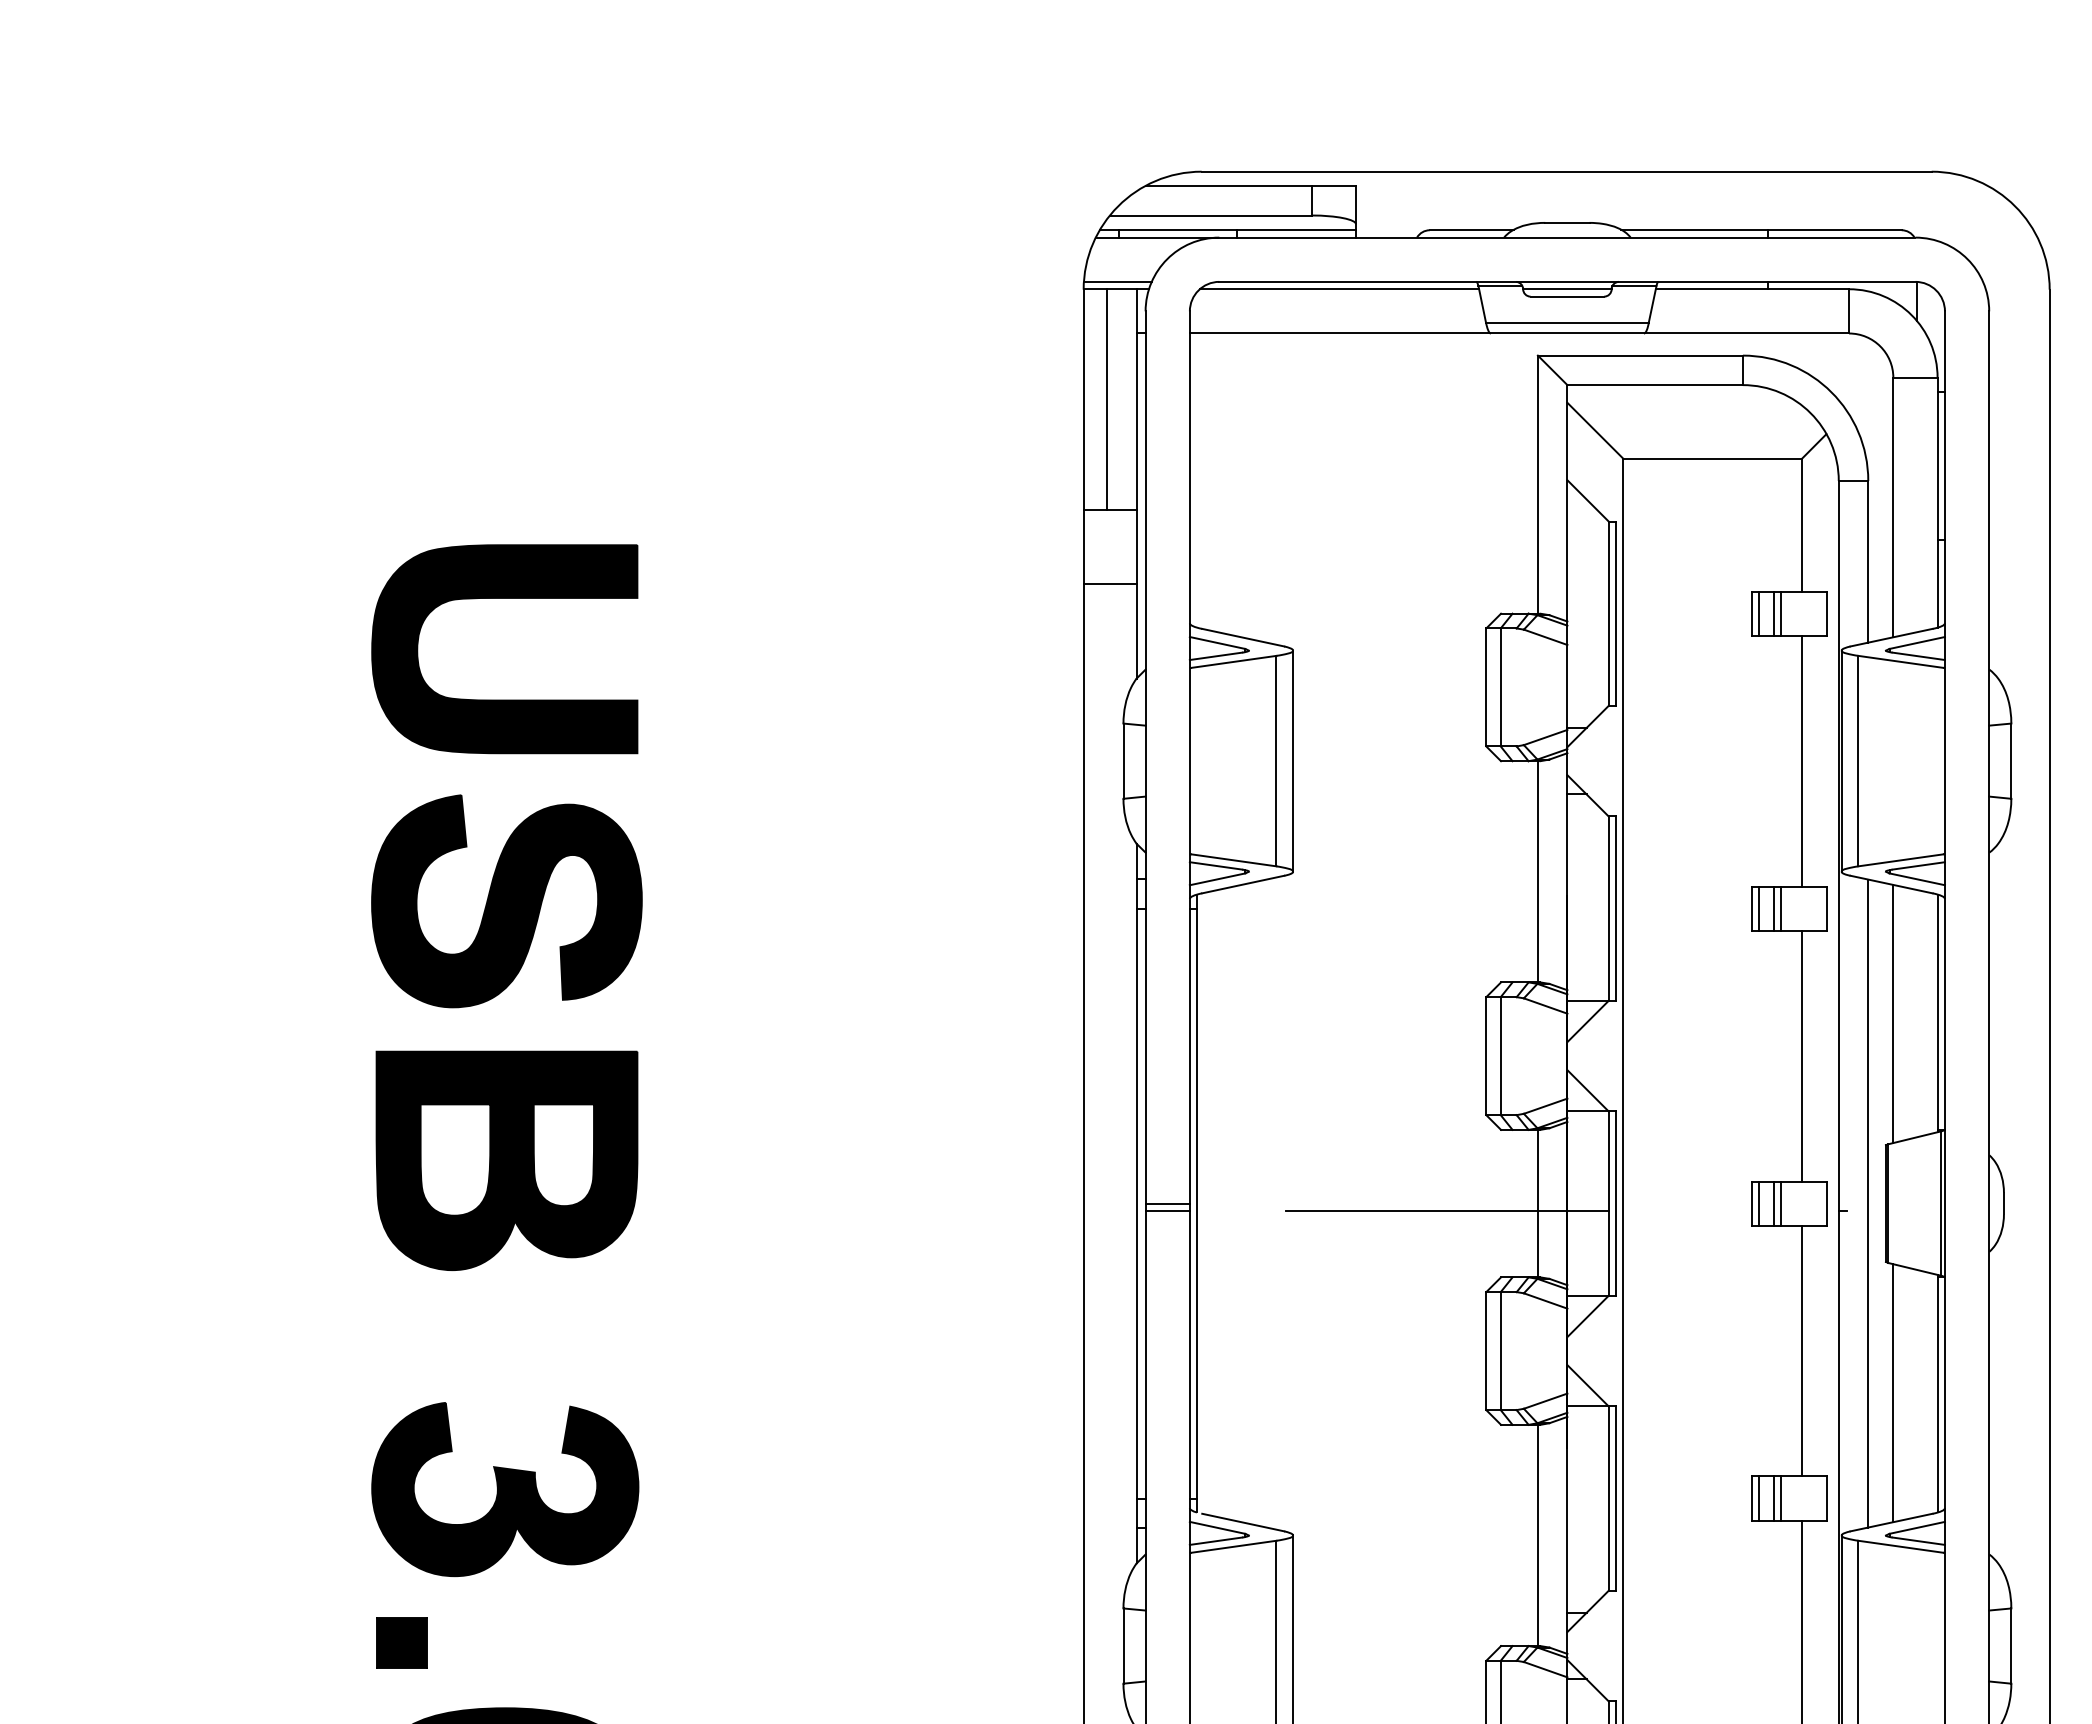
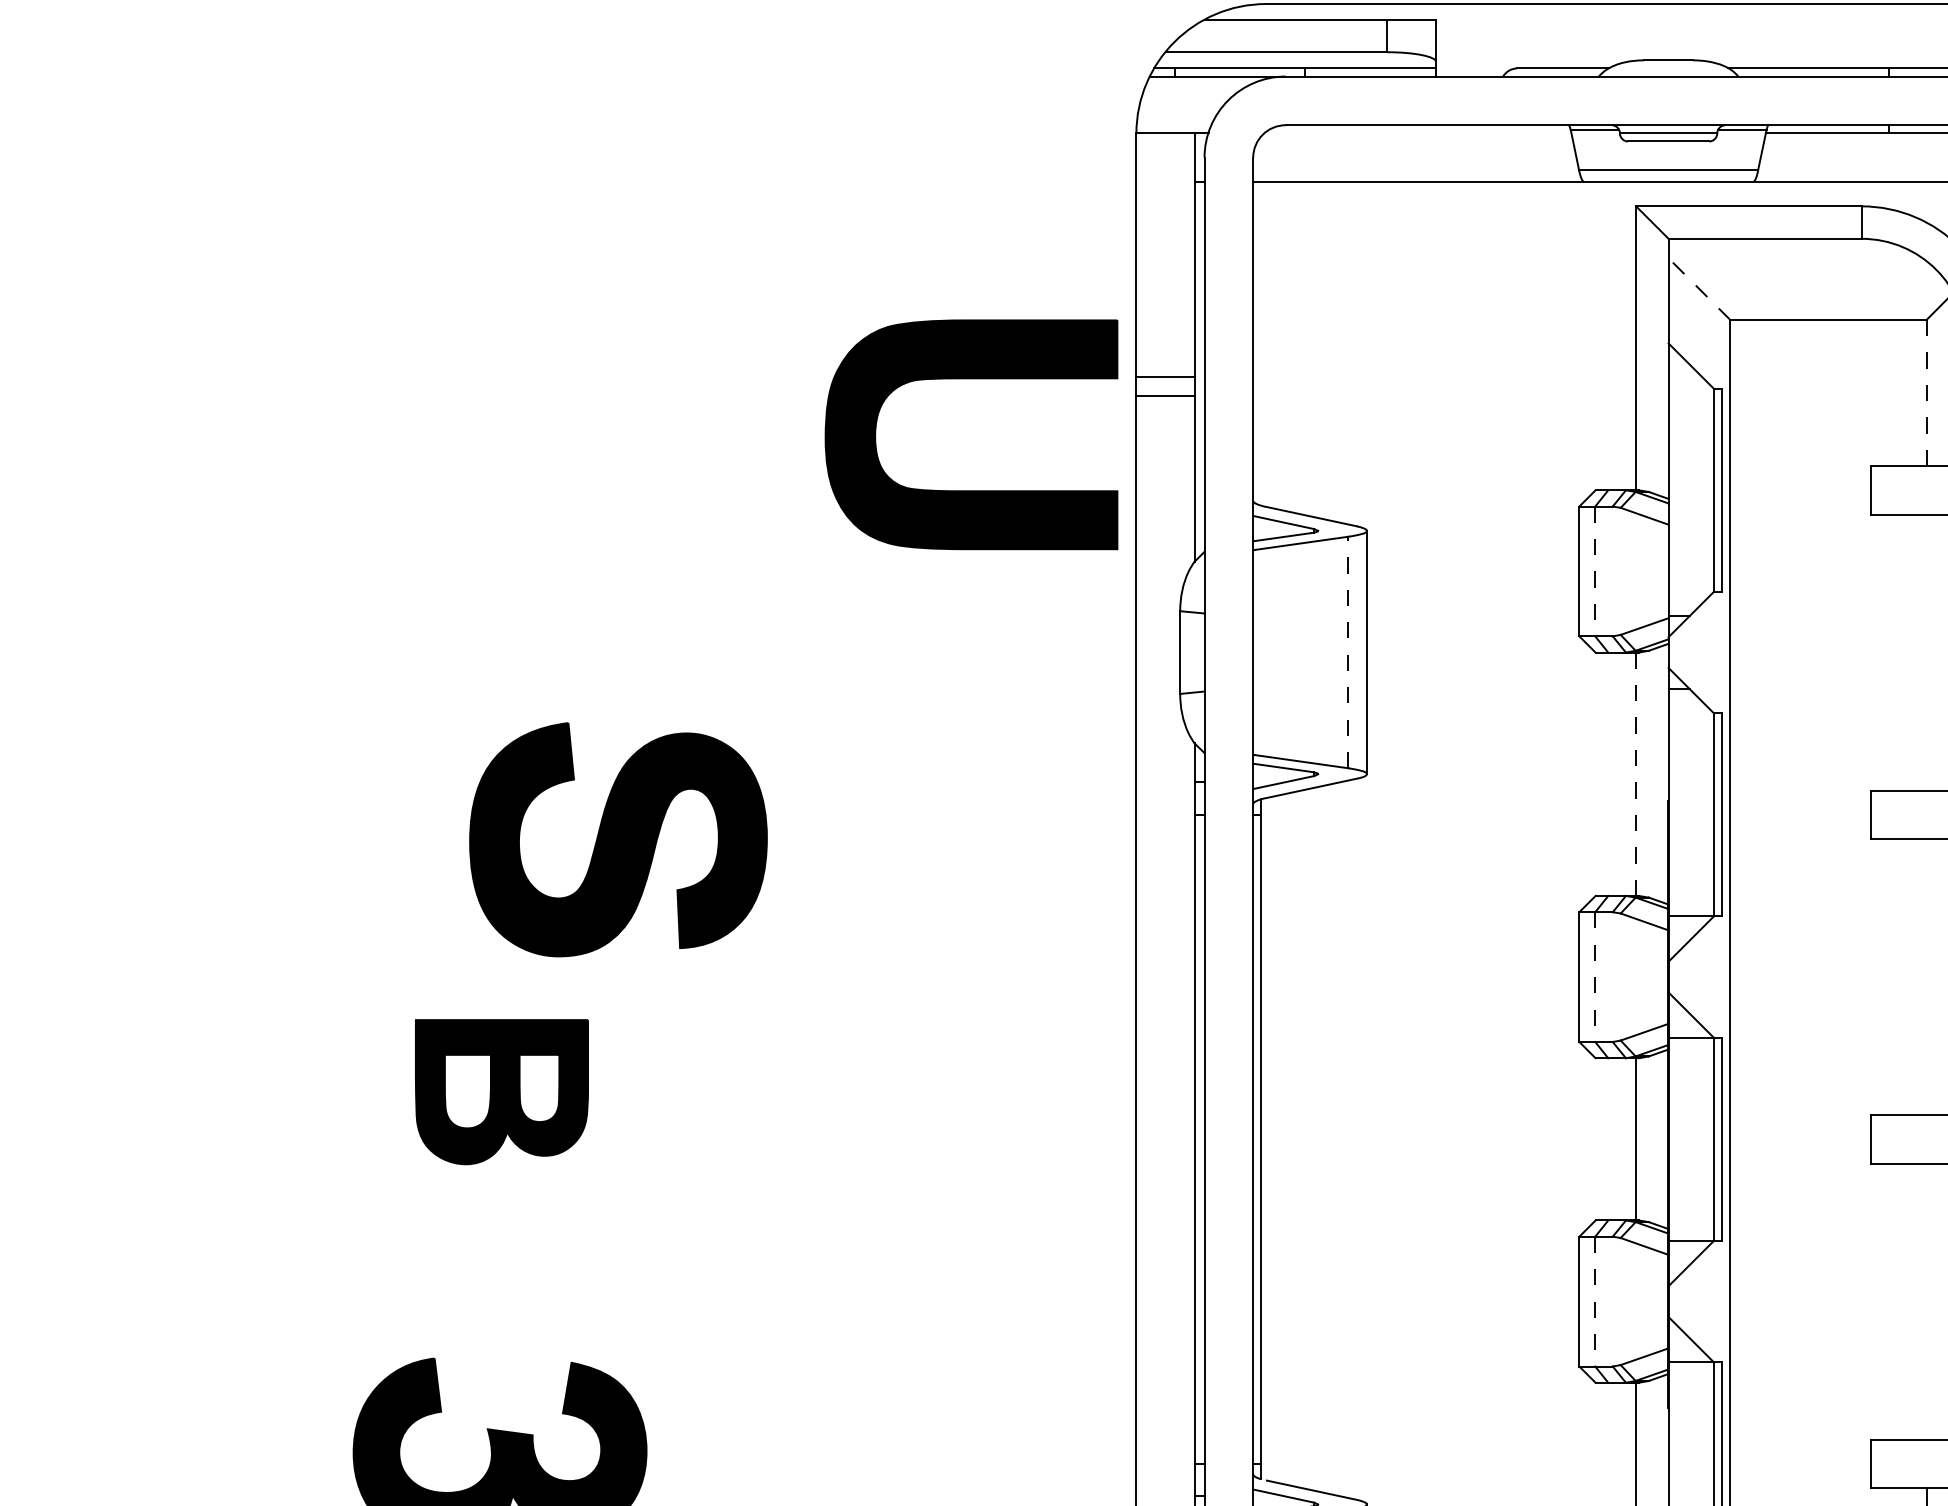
line: (1118, 281) -> (1174, 124), removed
line: (1339, 289) -> (1417, 133), removed
line: (1107, 399) -> (1162, 254), removed
line: (1595, 430) -> (1699, 288), solid -> dashed
line: (1801, 525) -> (1926, 393), solid -> dashed
line: (1109, 584) -> (1164, 396), moved
line: (1759, 613) -> (1879, 490), removed
line: (1773, 613) -> (1895, 490), removed
line: (1781, 613) -> (1904, 490), removed
line: (1500, 687) -> (1594, 571), solid -> dashed
part: (504, 699) -> (971, 490), moved
line: (1276, 760) -> (1348, 651), solid -> dashed
line: (1801, 760) -> (1926, 651), removed
line: (1537, 871) -> (1635, 773), solid -> dashed
part: (506, 901) -> (618, 839), moved
line: (1759, 908) -> (1879, 814), removed
line: (1773, 908) -> (1895, 814), removed
line: (1781, 908) -> (1904, 814), removed
line: (1801, 1055) -> (1926, 976), removed
line: (1500, 1056) -> (1594, 977), solid -> dashed
part: (506, 1160) -> (501, 1091), size x0.6
line: (1167, 1203) -> (1228, 1139), removed
line: (1759, 1203) -> (1879, 1139), removed
line: (1773, 1203) -> (1895, 1139), removed
line: (1781, 1203) -> (1904, 1139), removed
line: (1167, 1211) -> (1228, 1148), removed
line: (1447, 1211) -> (1536, 1148), removed
line: (1801, 1350) -> (1926, 1300), removed
line: (1500, 1351) -> (1594, 1302), solid -> dashed
line: (1759, 1498) -> (1879, 1463), removed
line: (1773, 1498) -> (1895, 1463), removed
line: (1781, 1498) -> (1904, 1463), removed

